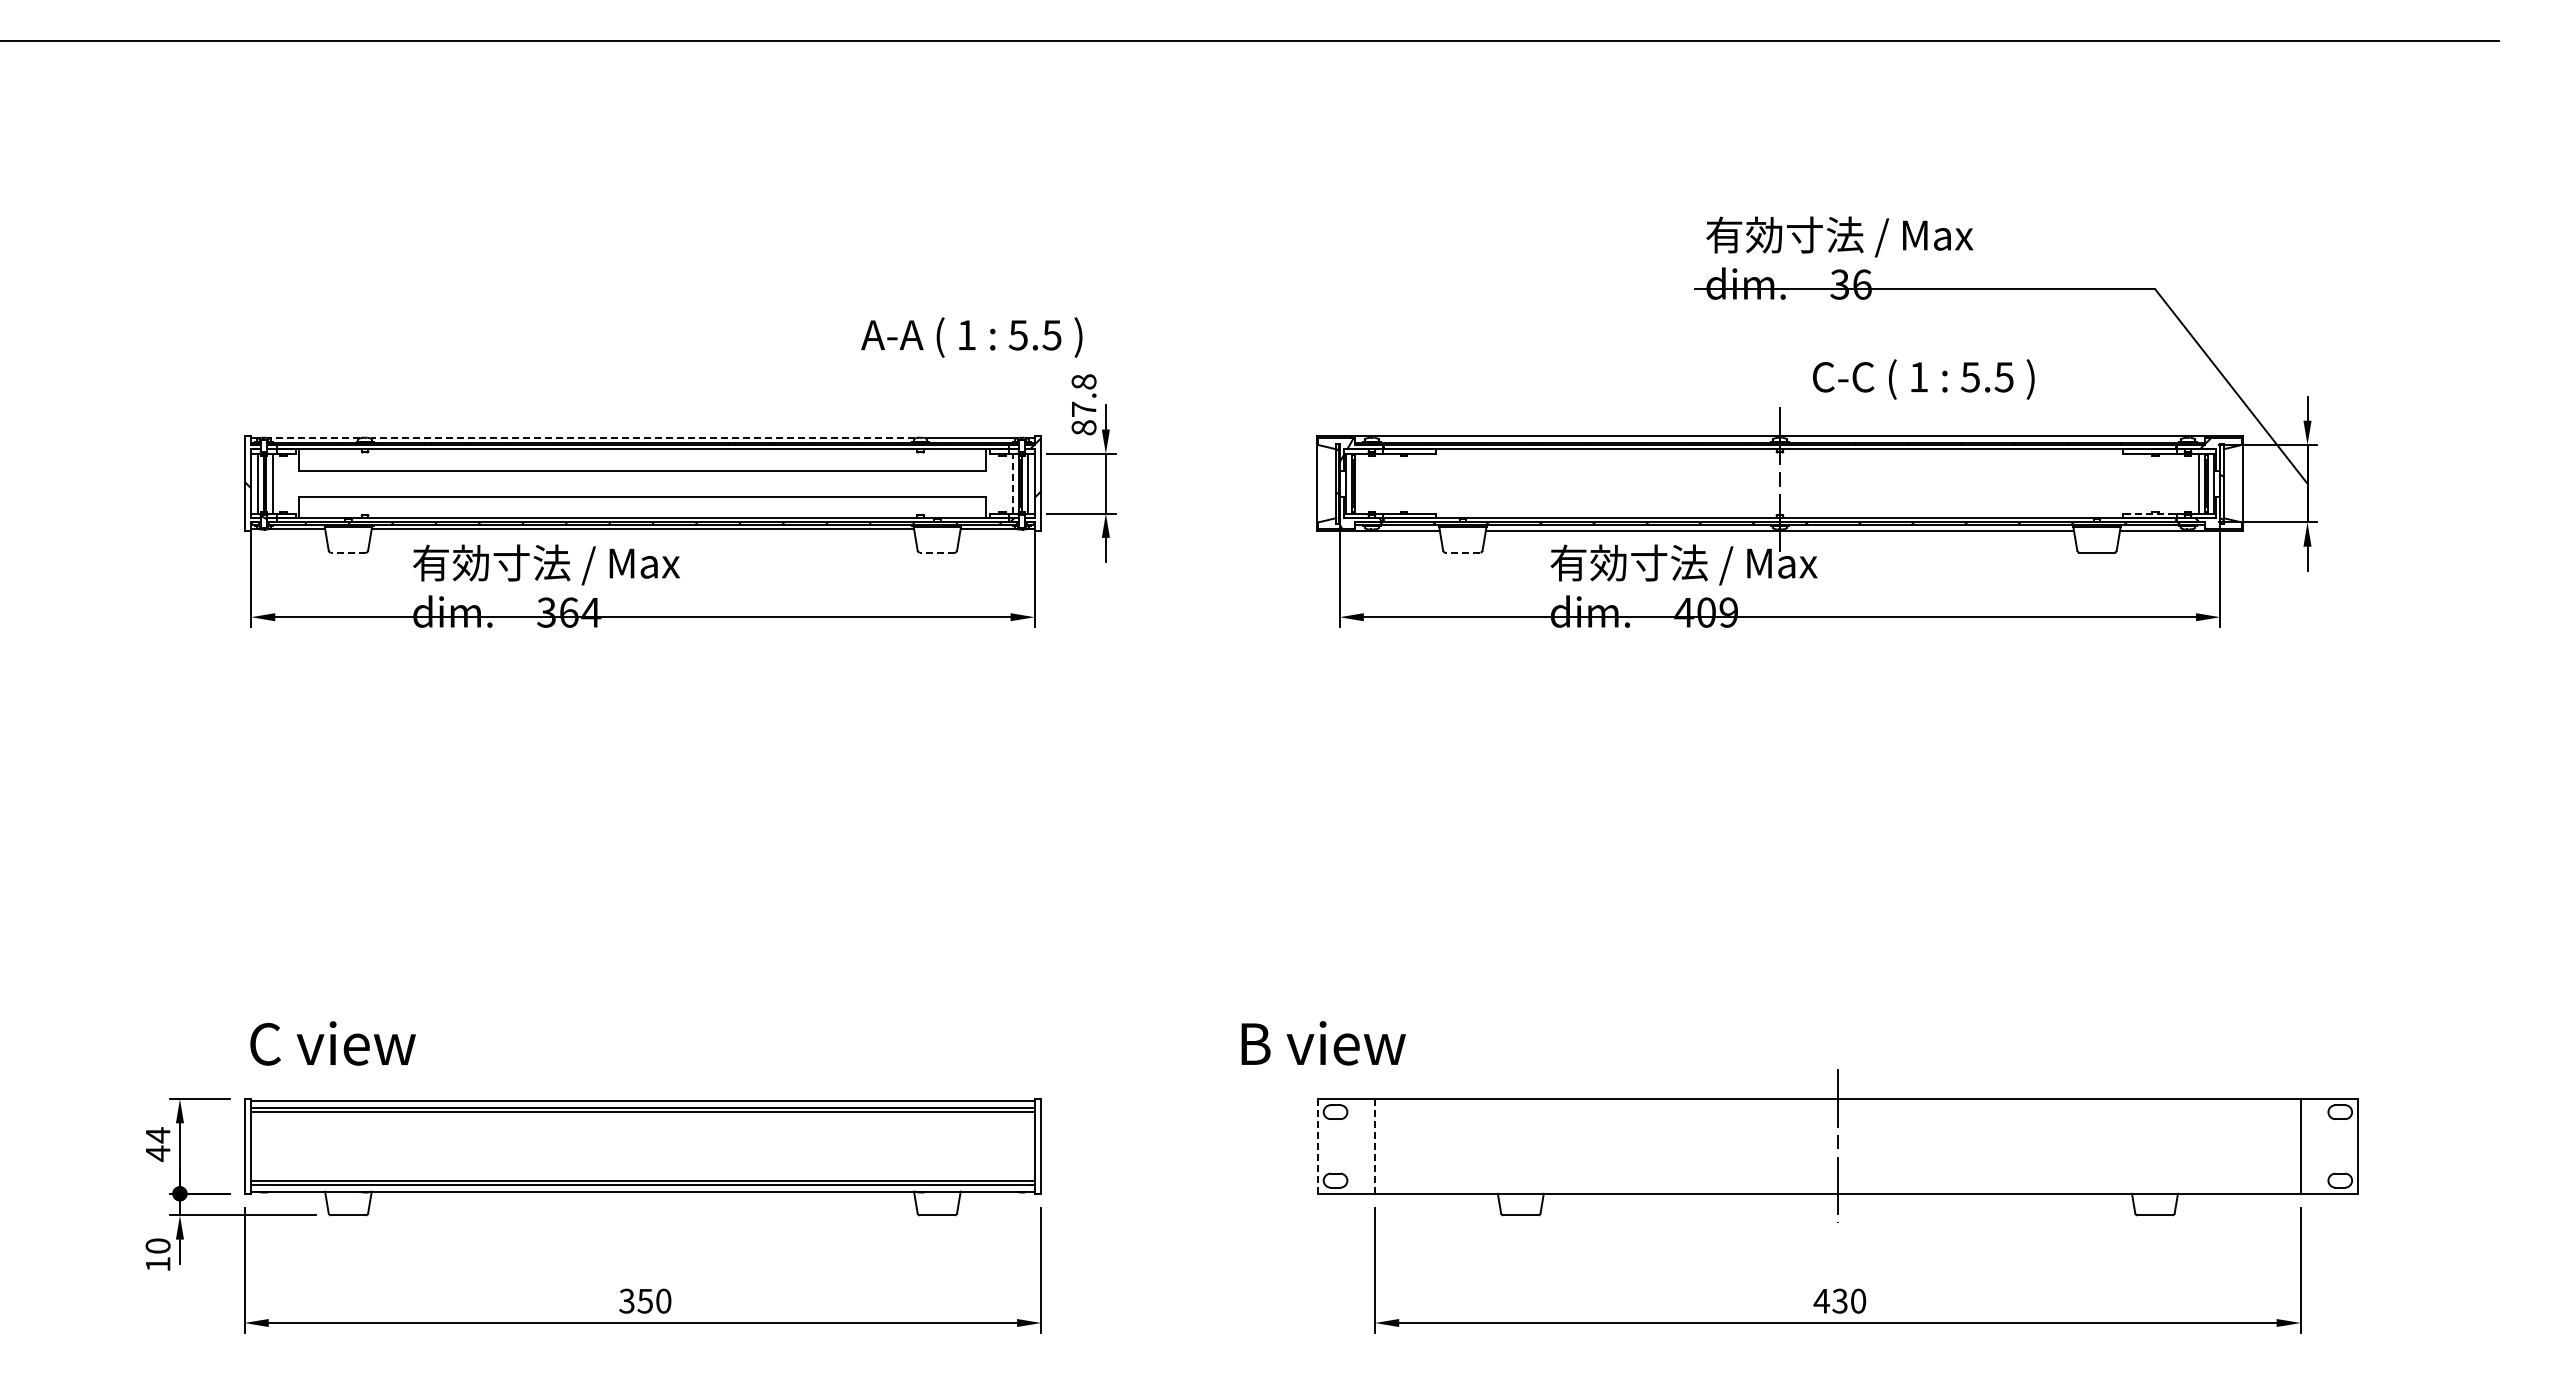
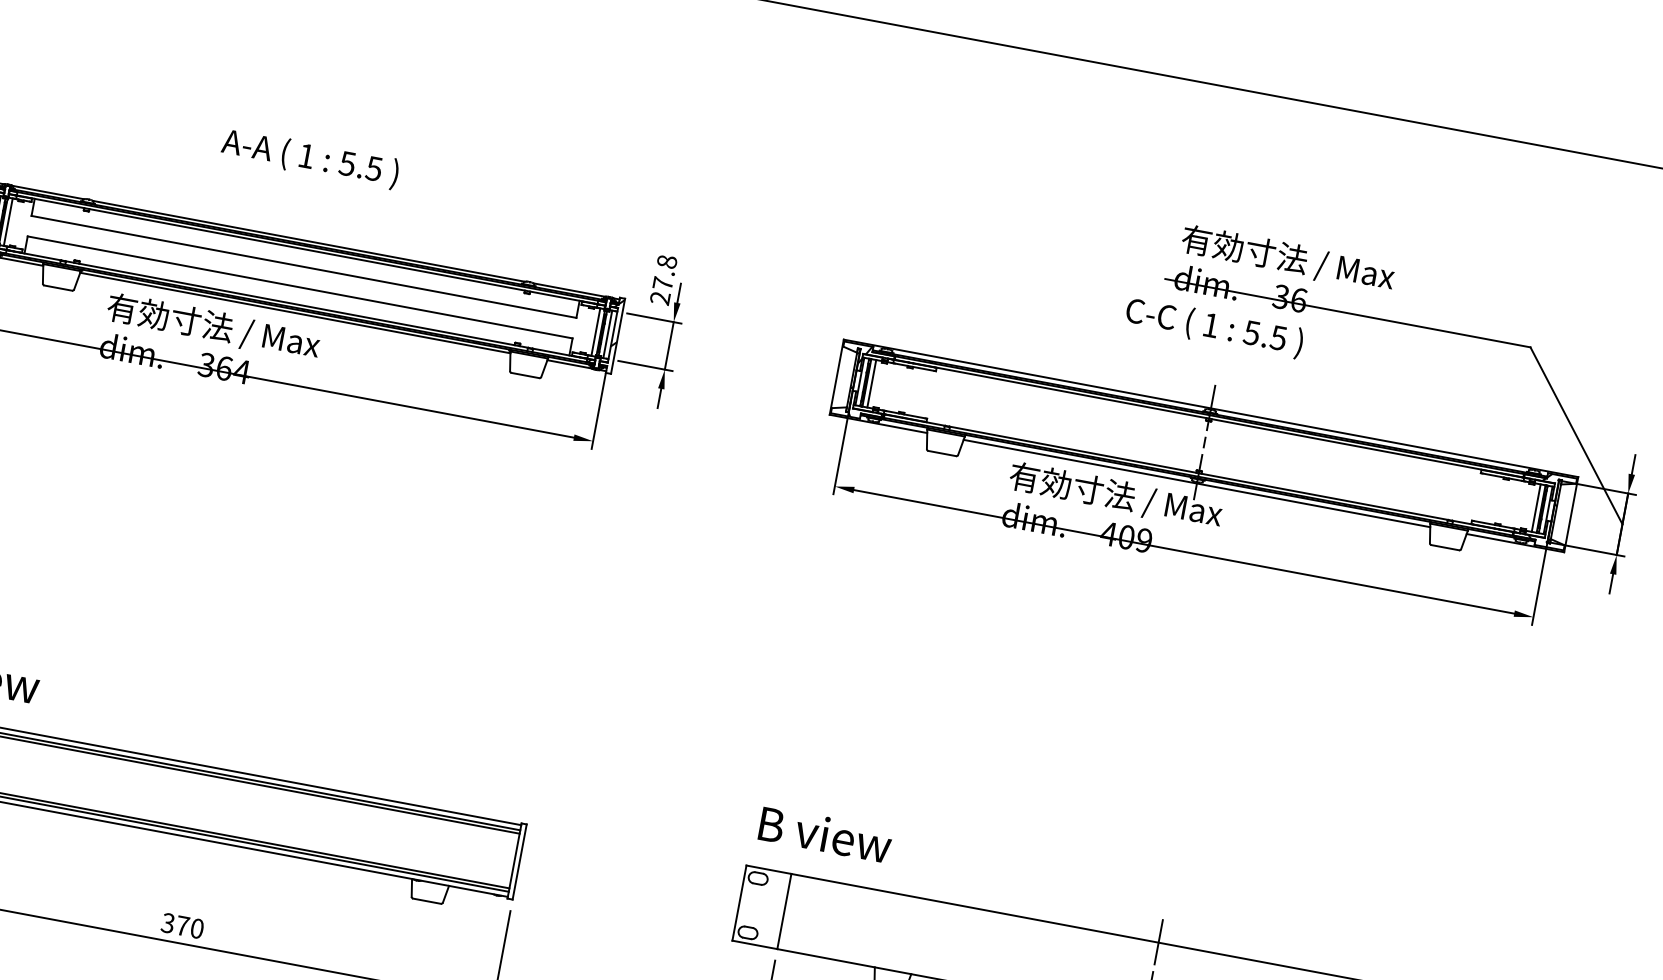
text: (971, 337) -> (309, 158), moved
text: (1923, 379) -> (1214, 327), moved
text: (1083, 427) -> (659, 297), 87.8 -> 27.8
line: (314, 438) -> (48, 192), dashed -> solid
line: (642, 438) -> (308, 241), dashed -> solid
line: (1013, 483) -> (596, 332), dashed -> solid
line: (1361, 483) -> (872, 383), added
line: (2150, 513) -> (1493, 524), dashed -> solid
line: (348, 552) -> (58, 288), dashed -> solid
line: (937, 552) -> (525, 375), dashed -> solid
line: (1462, 552) -> (941, 453), dashed -> solid
text: (1323, 1043) -> (825, 834), moved
line: (1318, 1146) -> (739, 903), dashed -> solid
line: (1374, 1146) -> (784, 911), dashed -> solid
text: (645, 1301) -> (182, 926), 350 -> 370

